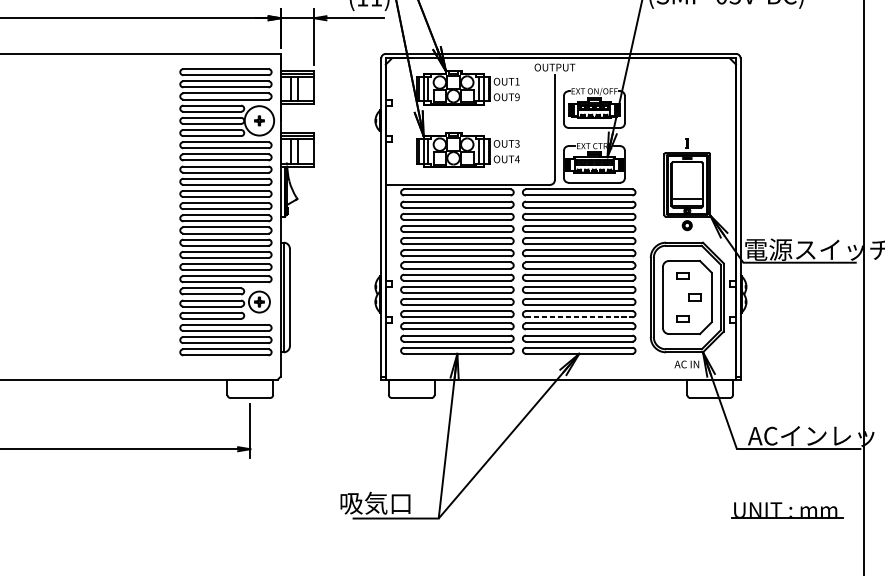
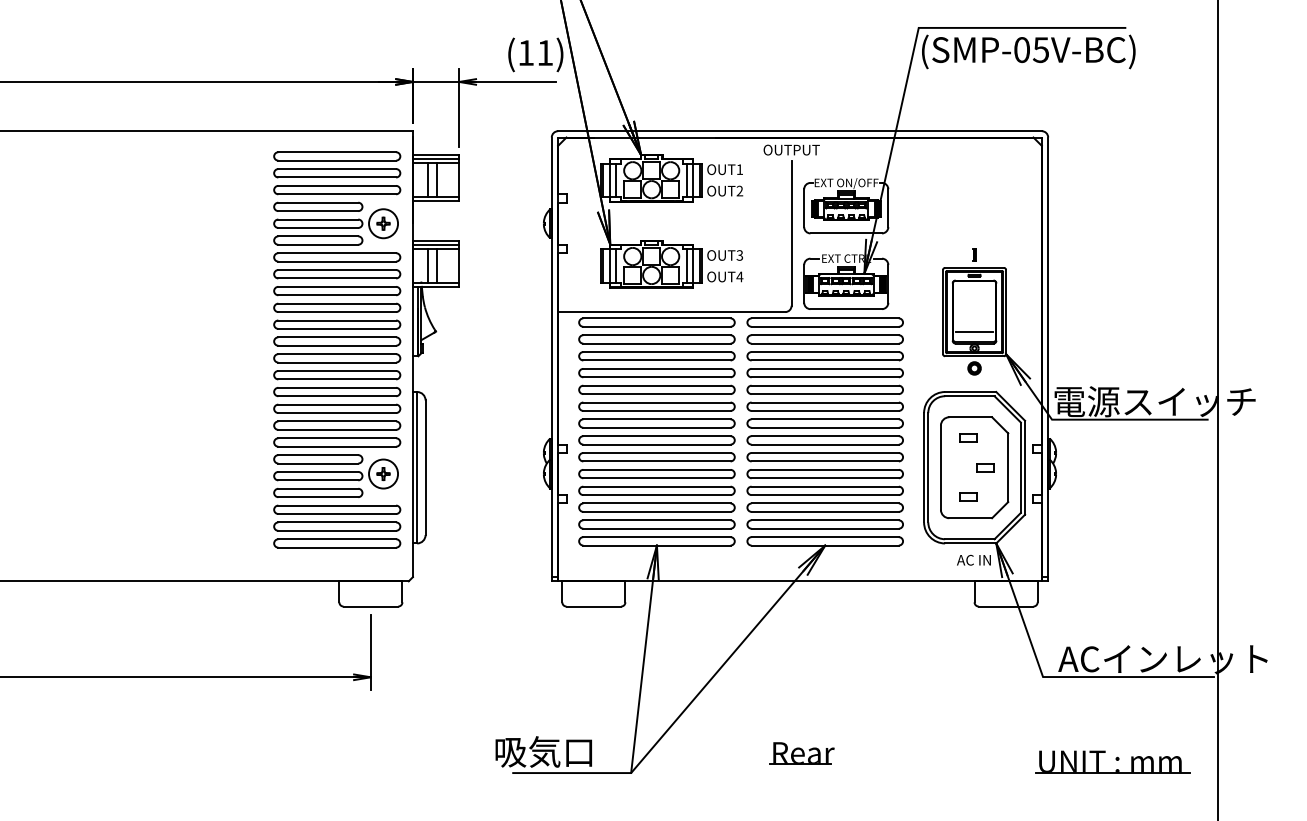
text: (517, 97) -> (739, 191), OUT9 -> OUT2
circle: (259, 120) -> (383, 223), size x0.71
line: (579, 317) -> (825, 495), dashed -> solid
part: (562, 504) -> (801, 753), added

